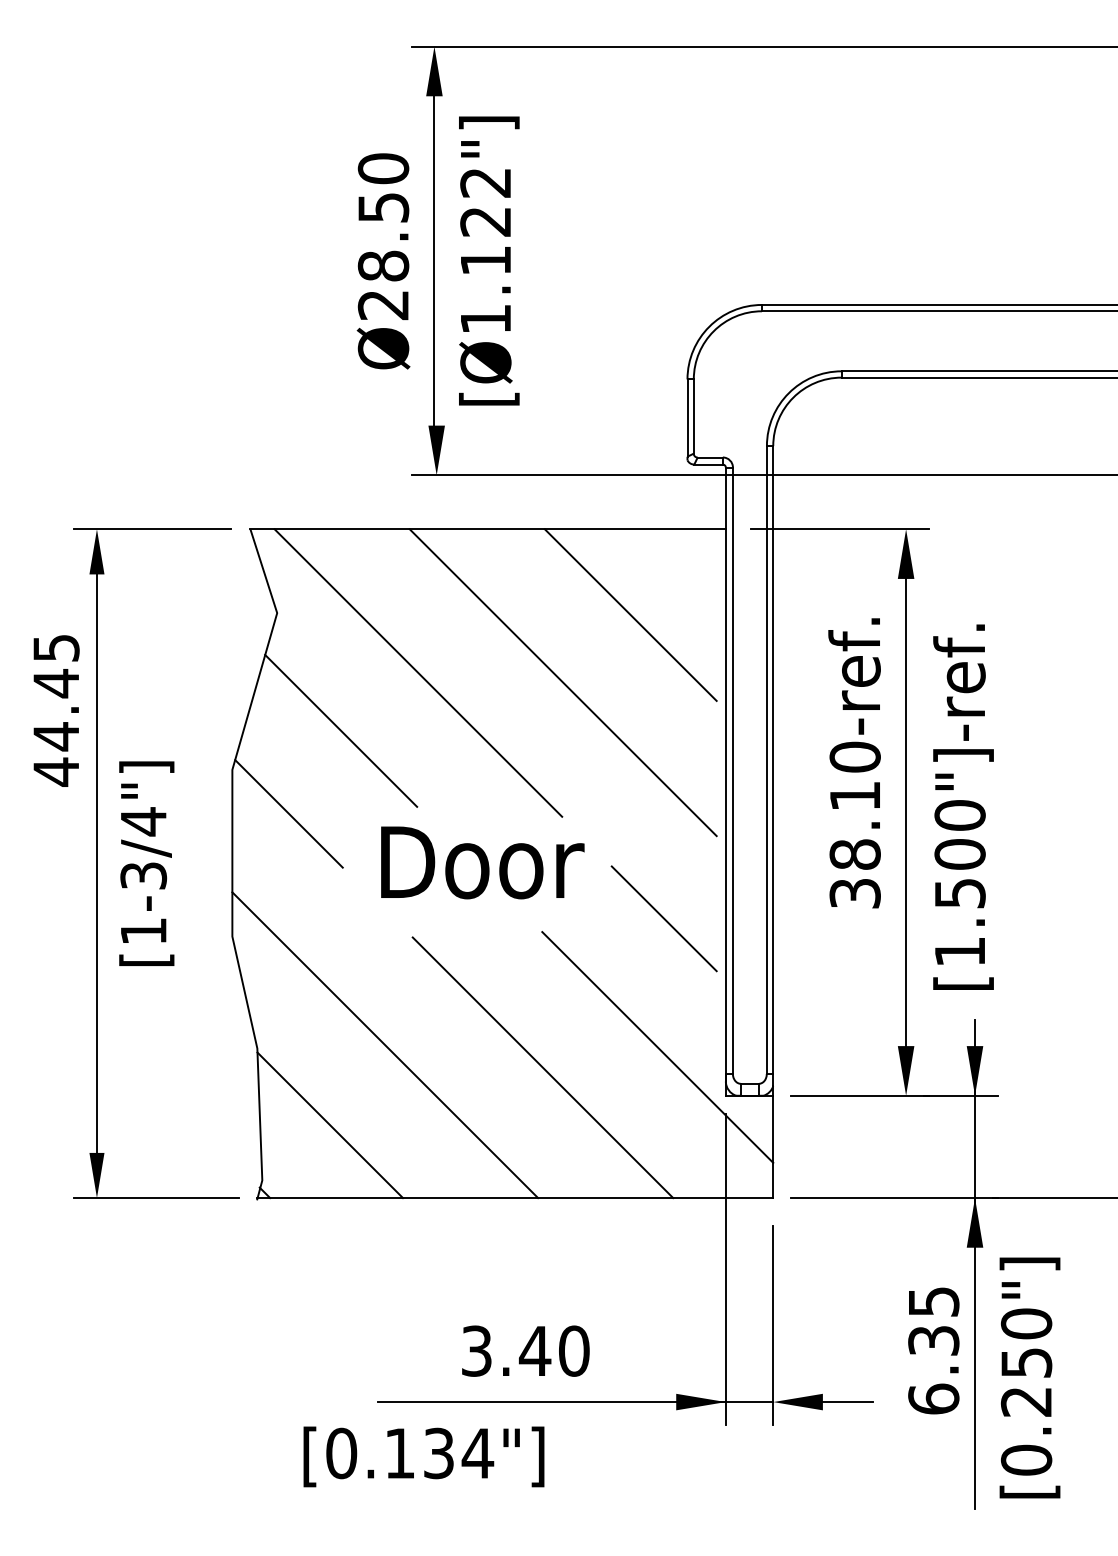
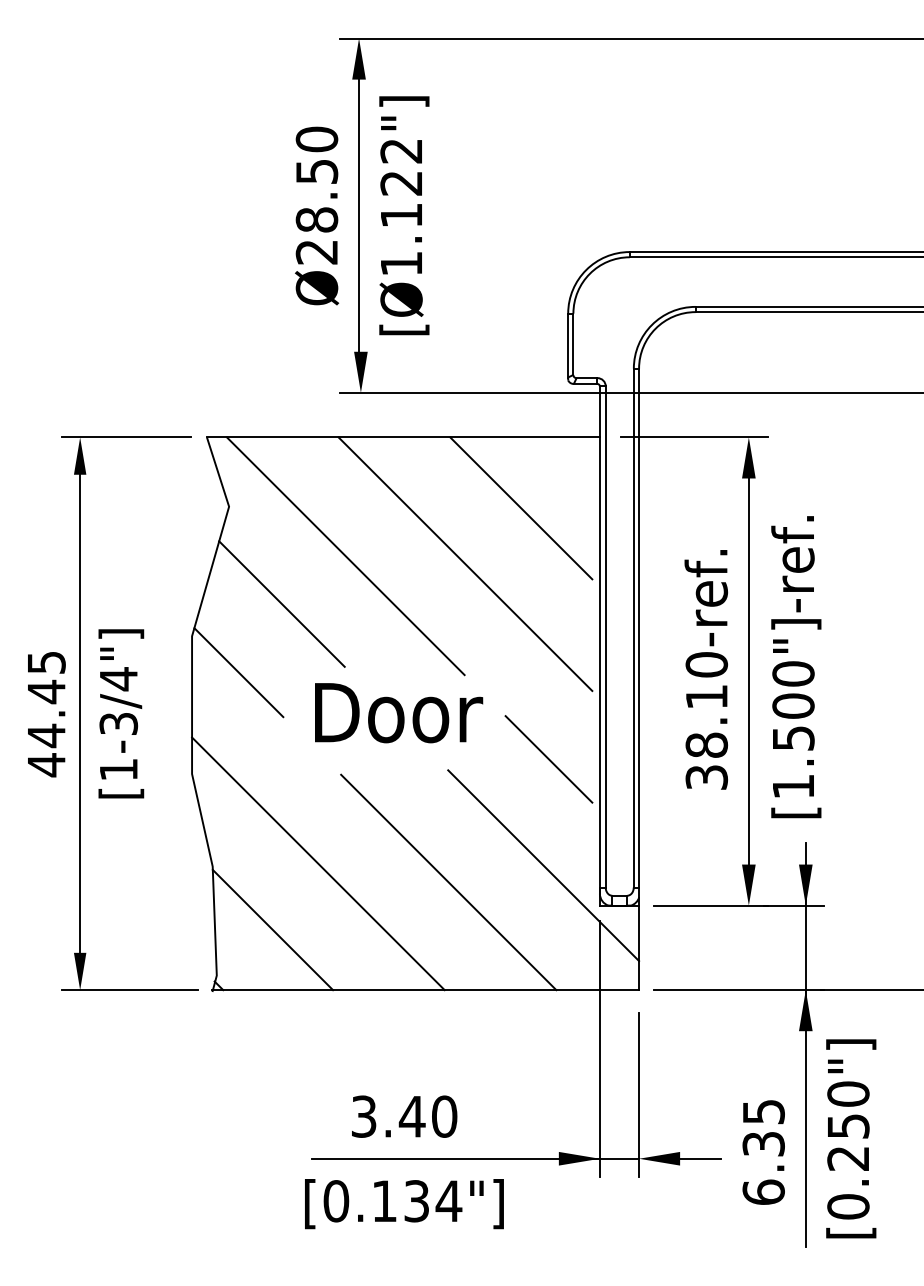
text: (56, 710) -> (46, 714), moved
text: (853, 762) -> (705, 669), moved
text: (525, 1350) -> (404, 1116), moved
text: (933, 1350) -> (763, 1152), moved
text: (424, 1457) -> (404, 1204), moved

